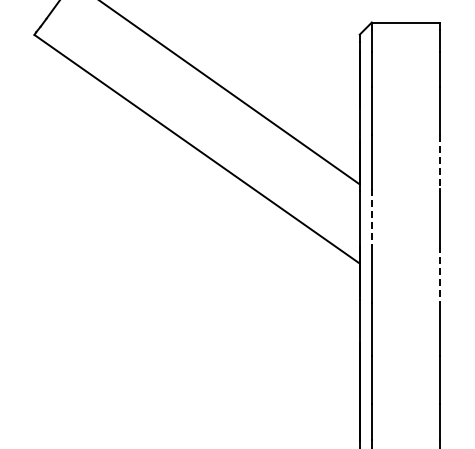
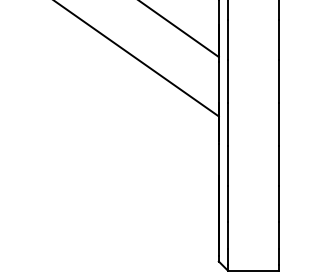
line: (440, 162) -> (279, 40), dashed -> solid
line: (371, 217) -> (227, 81), dashed -> solid
line: (440, 274) -> (279, 124), dashed -> solid

